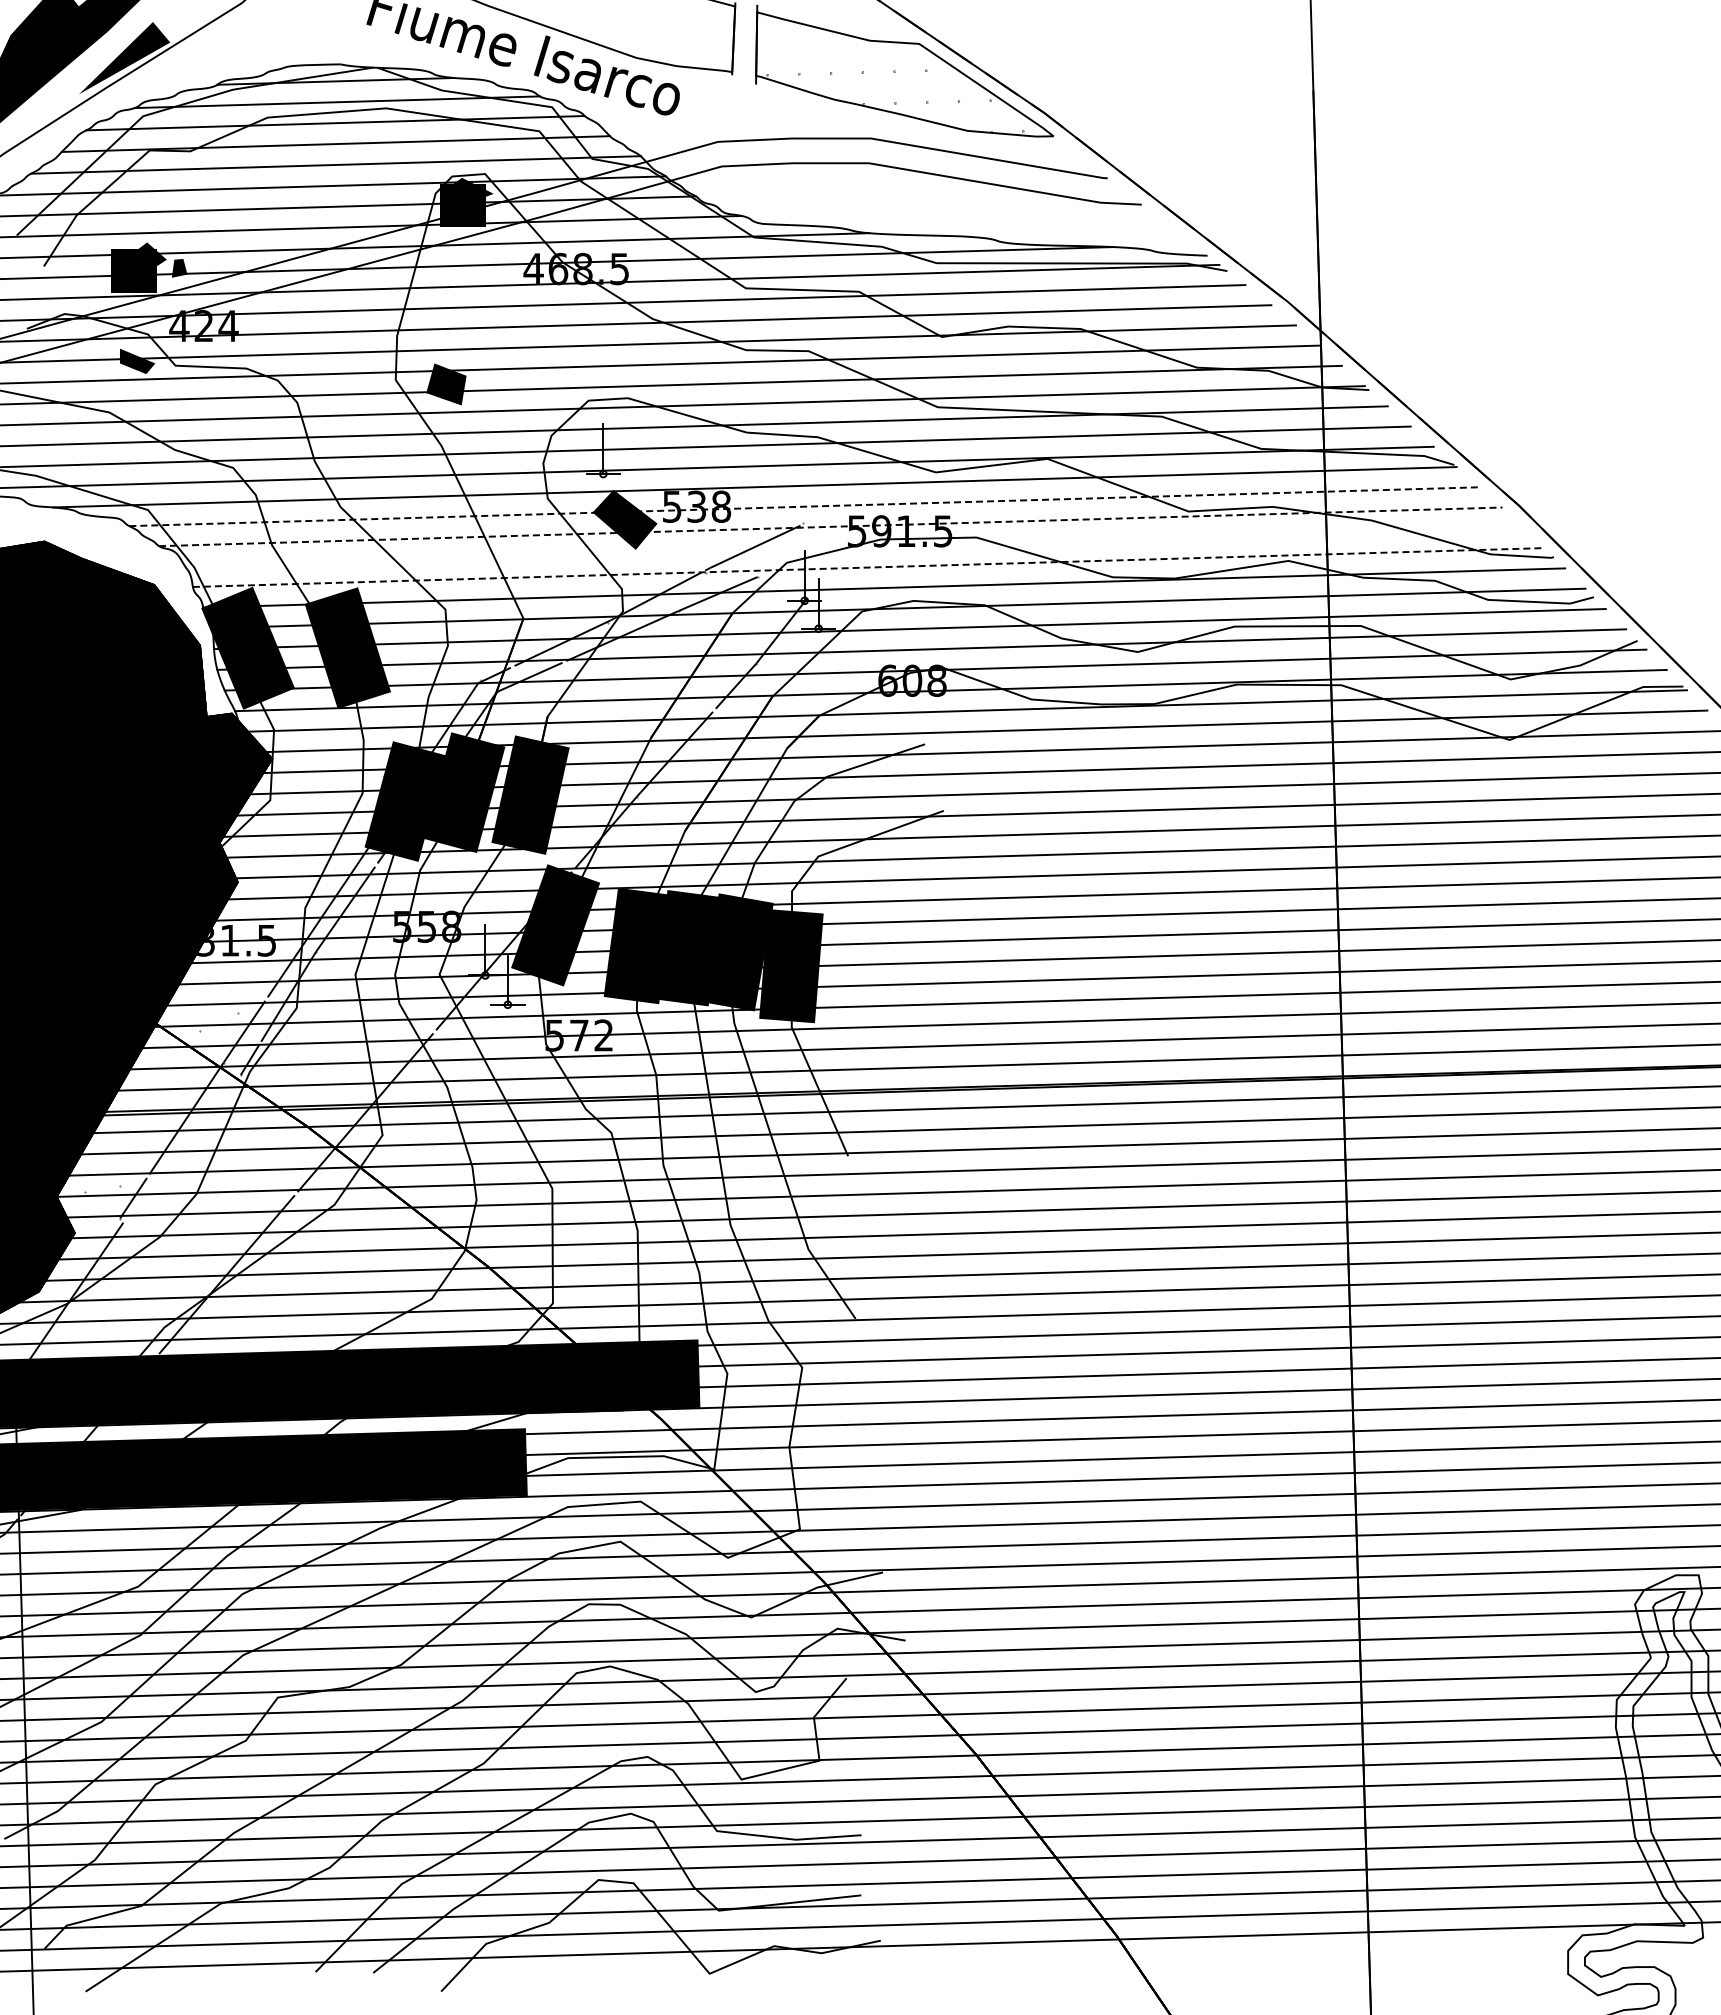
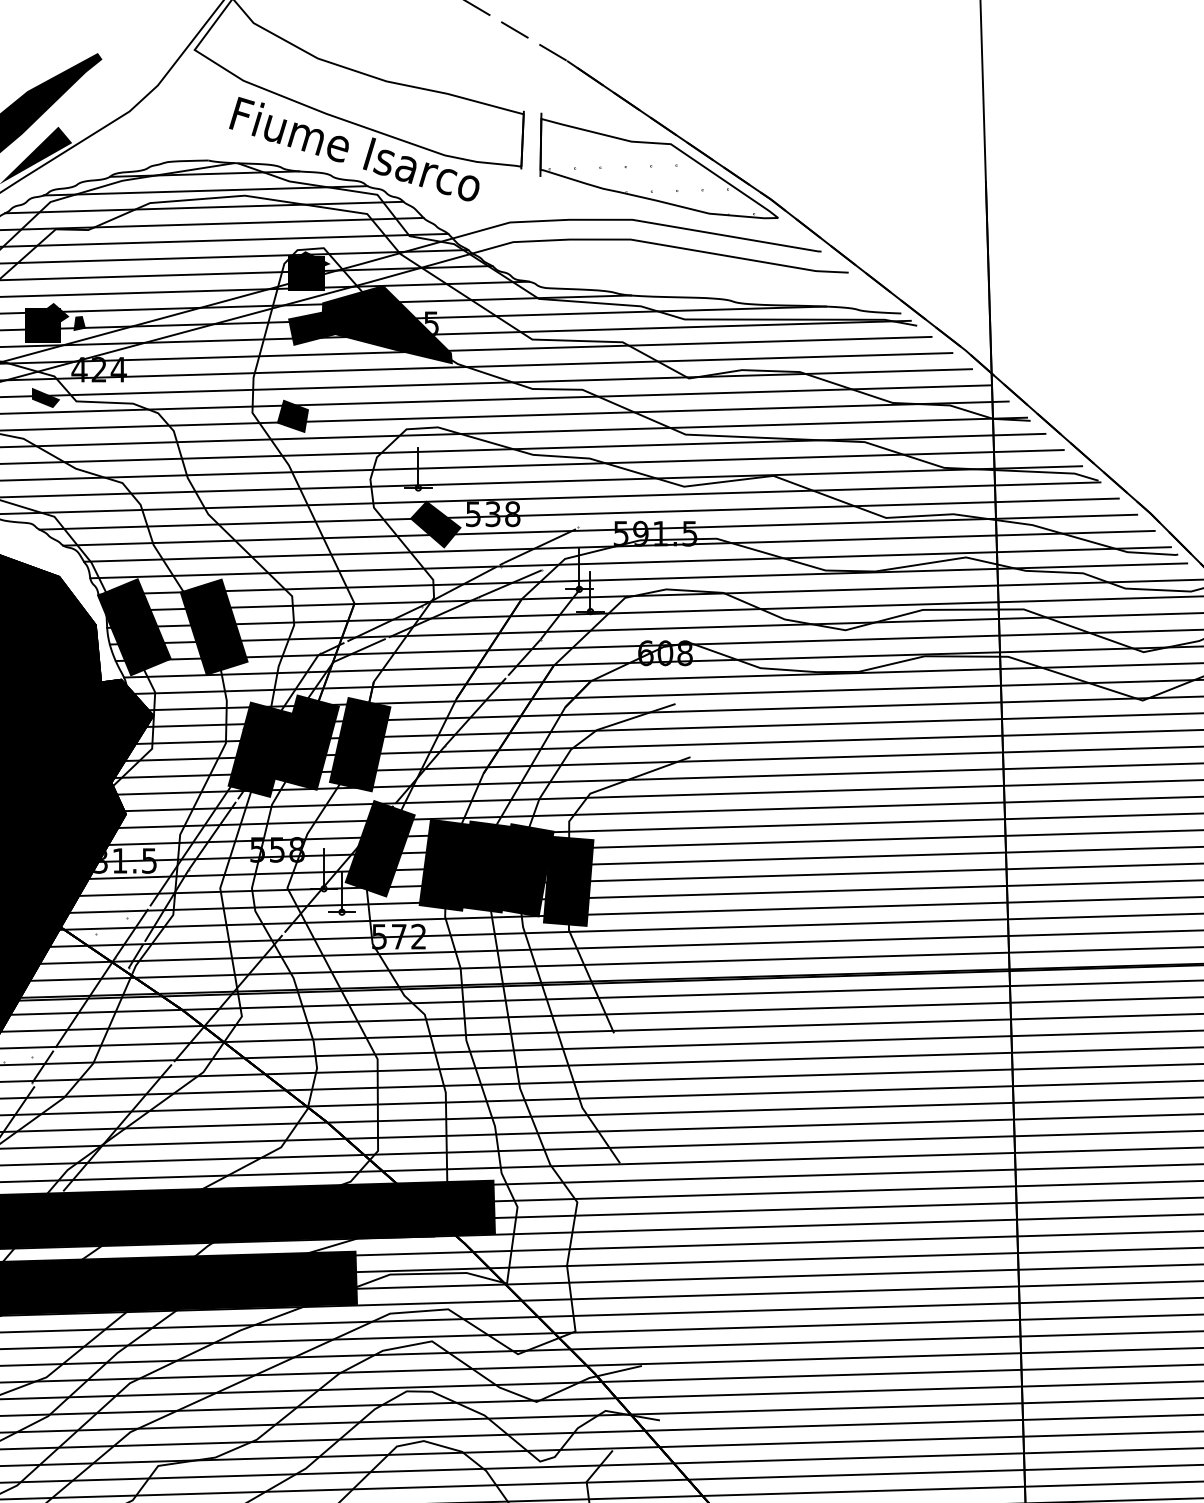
fill: (543, 269) -> (370, 324), added
line: (805, 506) -> (579, 513), dashed -> solid
line: (831, 526) -> (600, 529), dashed -> solid
line: (854, 546) -> (619, 545), added
line: (869, 567) -> (631, 562), dashed -> solid

